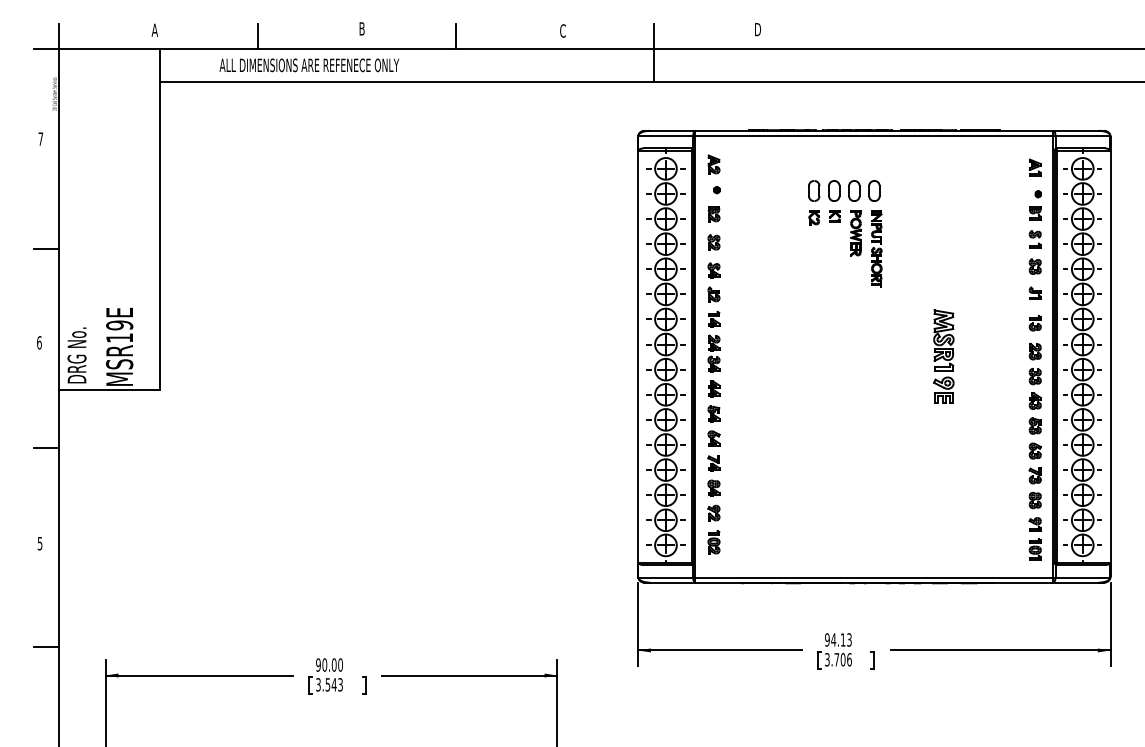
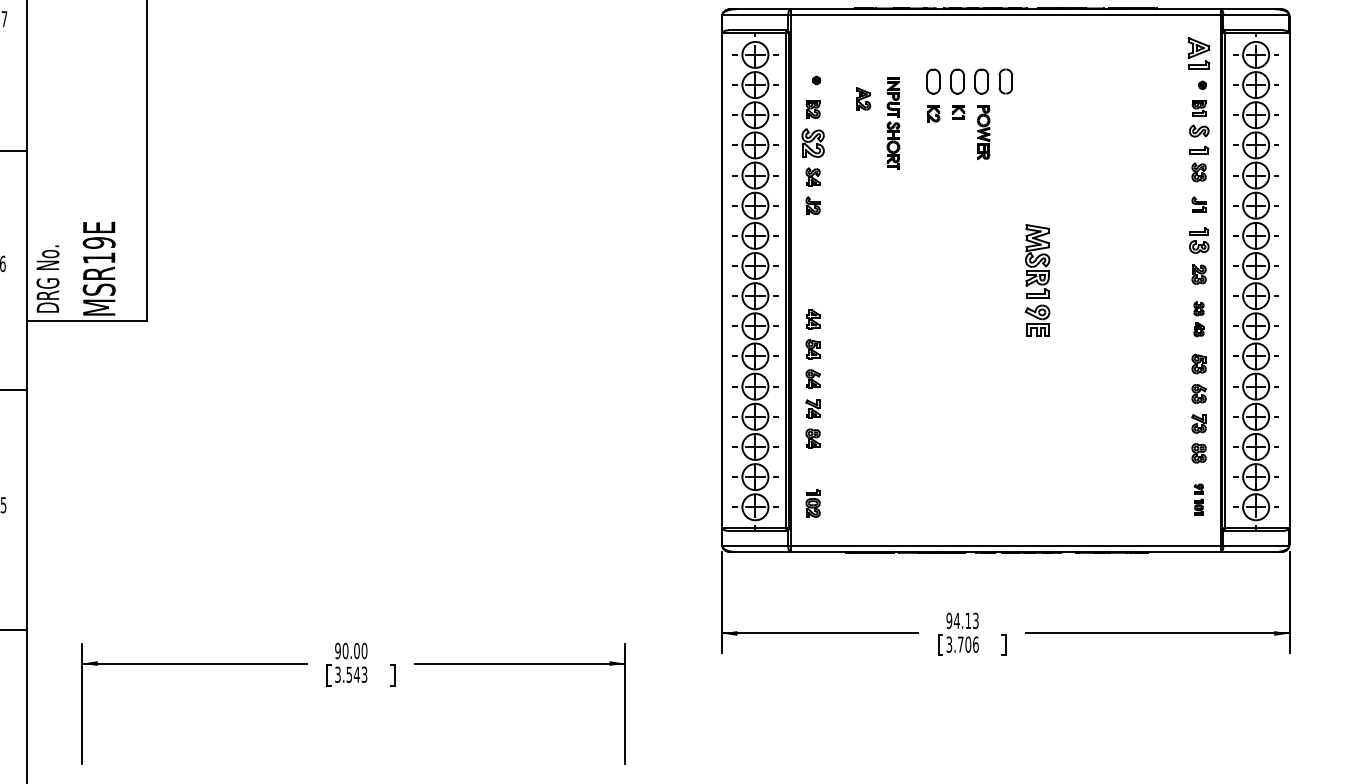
part: (713, 164) -> (863, 98), moved
part: (1035, 167) -> (1199, 53), size x1.6
part: (1034, 239) -> (1198, 139), size x1.4
part: (713, 242) -> (812, 143), size x1.6
part: (876, 248) -> (893, 122), moved
part: (1034, 322) -> (1198, 239), size x1.4
part: (713, 341) -> (812, 262), removed
part: (943, 356) -> (1037, 280), moved
part: (1034, 388) -> (1198, 318), size x0.7
part: (713, 512) -> (812, 467), removed
part: (1034, 538) -> (1198, 498), size x0.6

